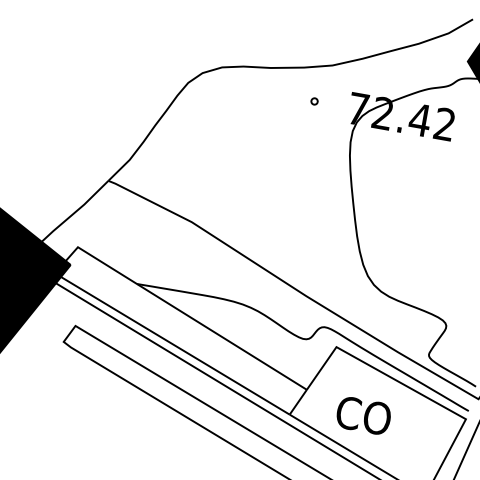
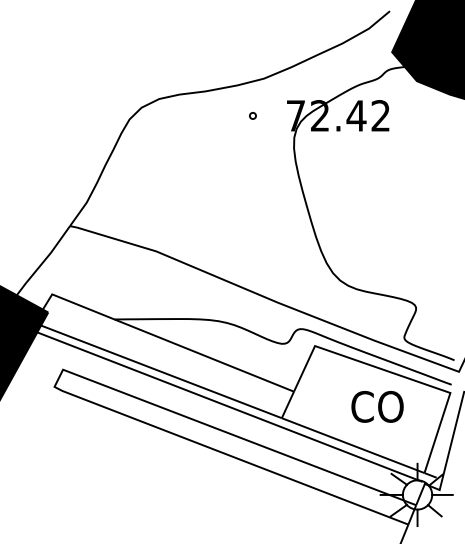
text: (363, 415) -> (377, 406), moved

